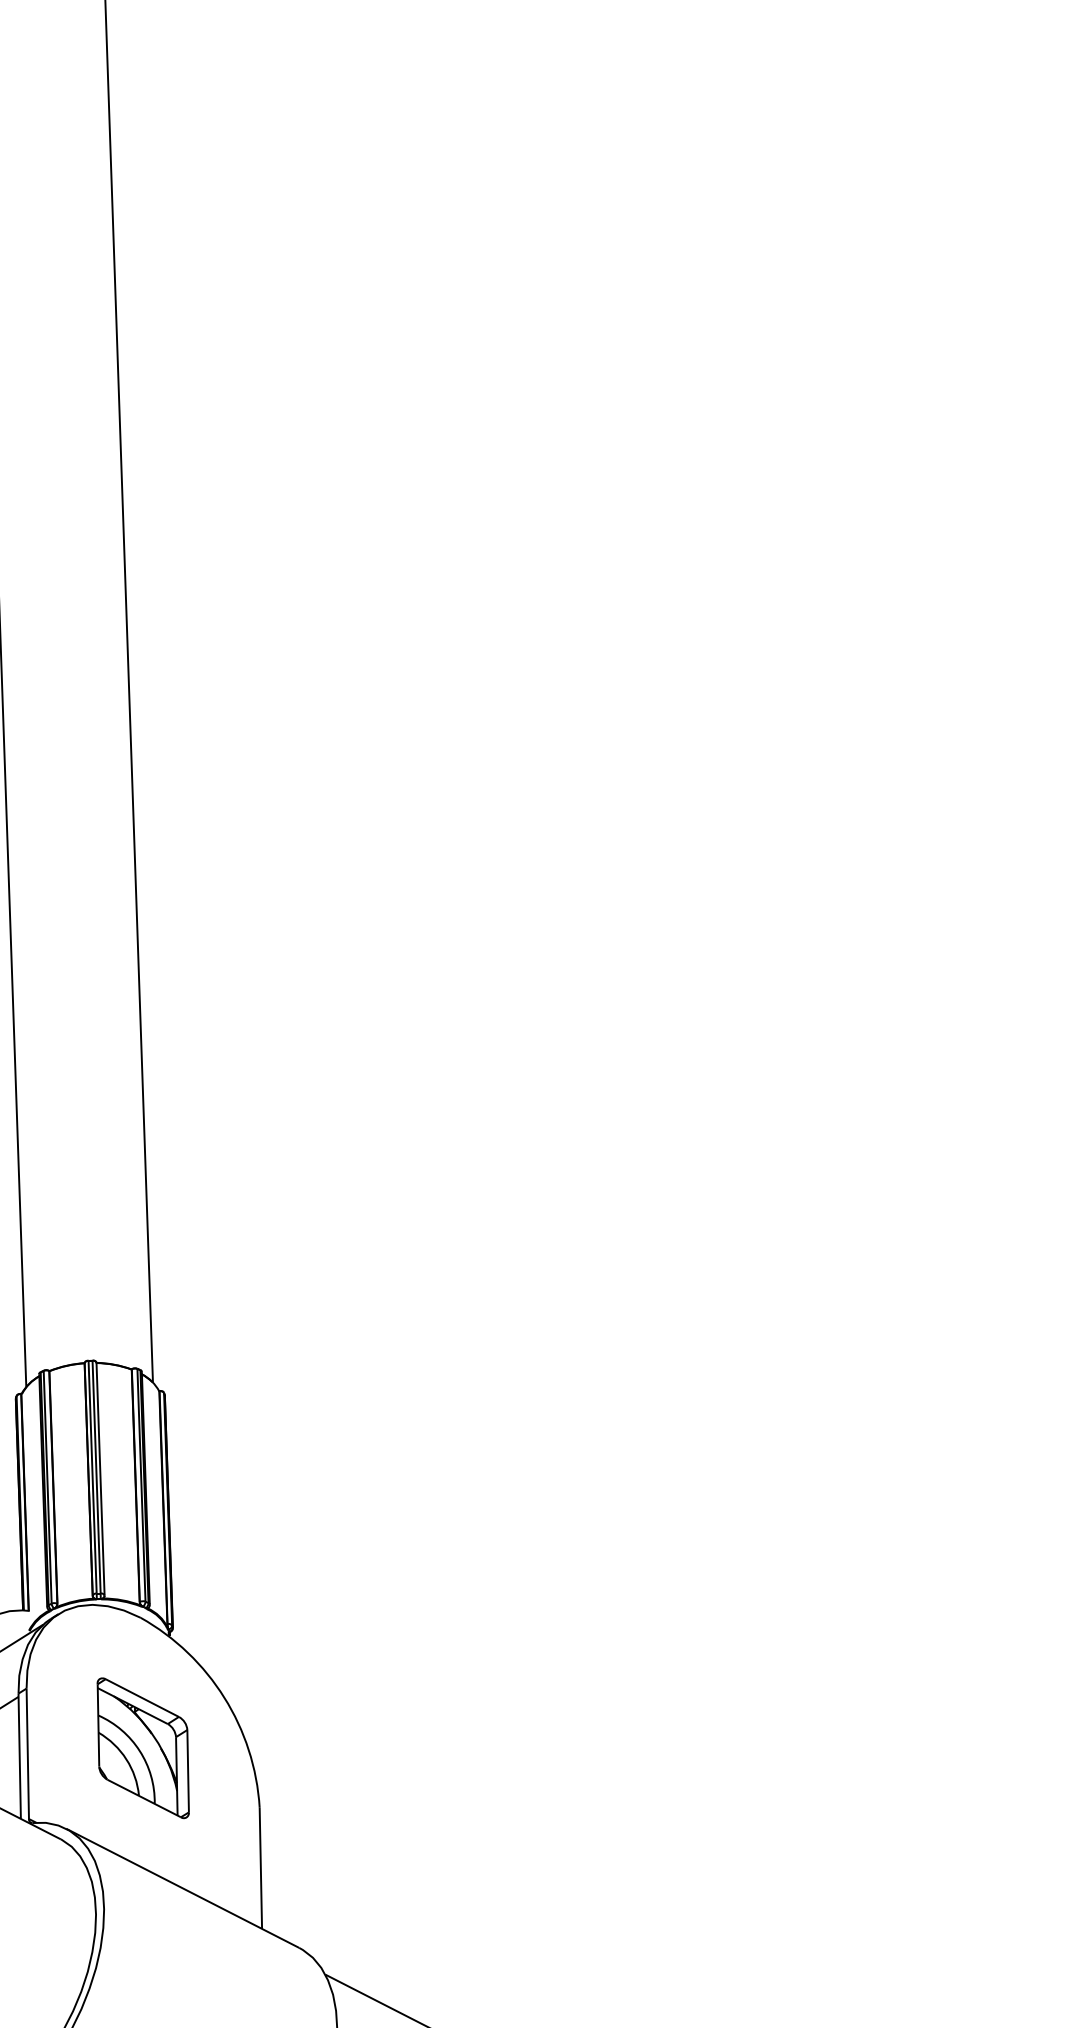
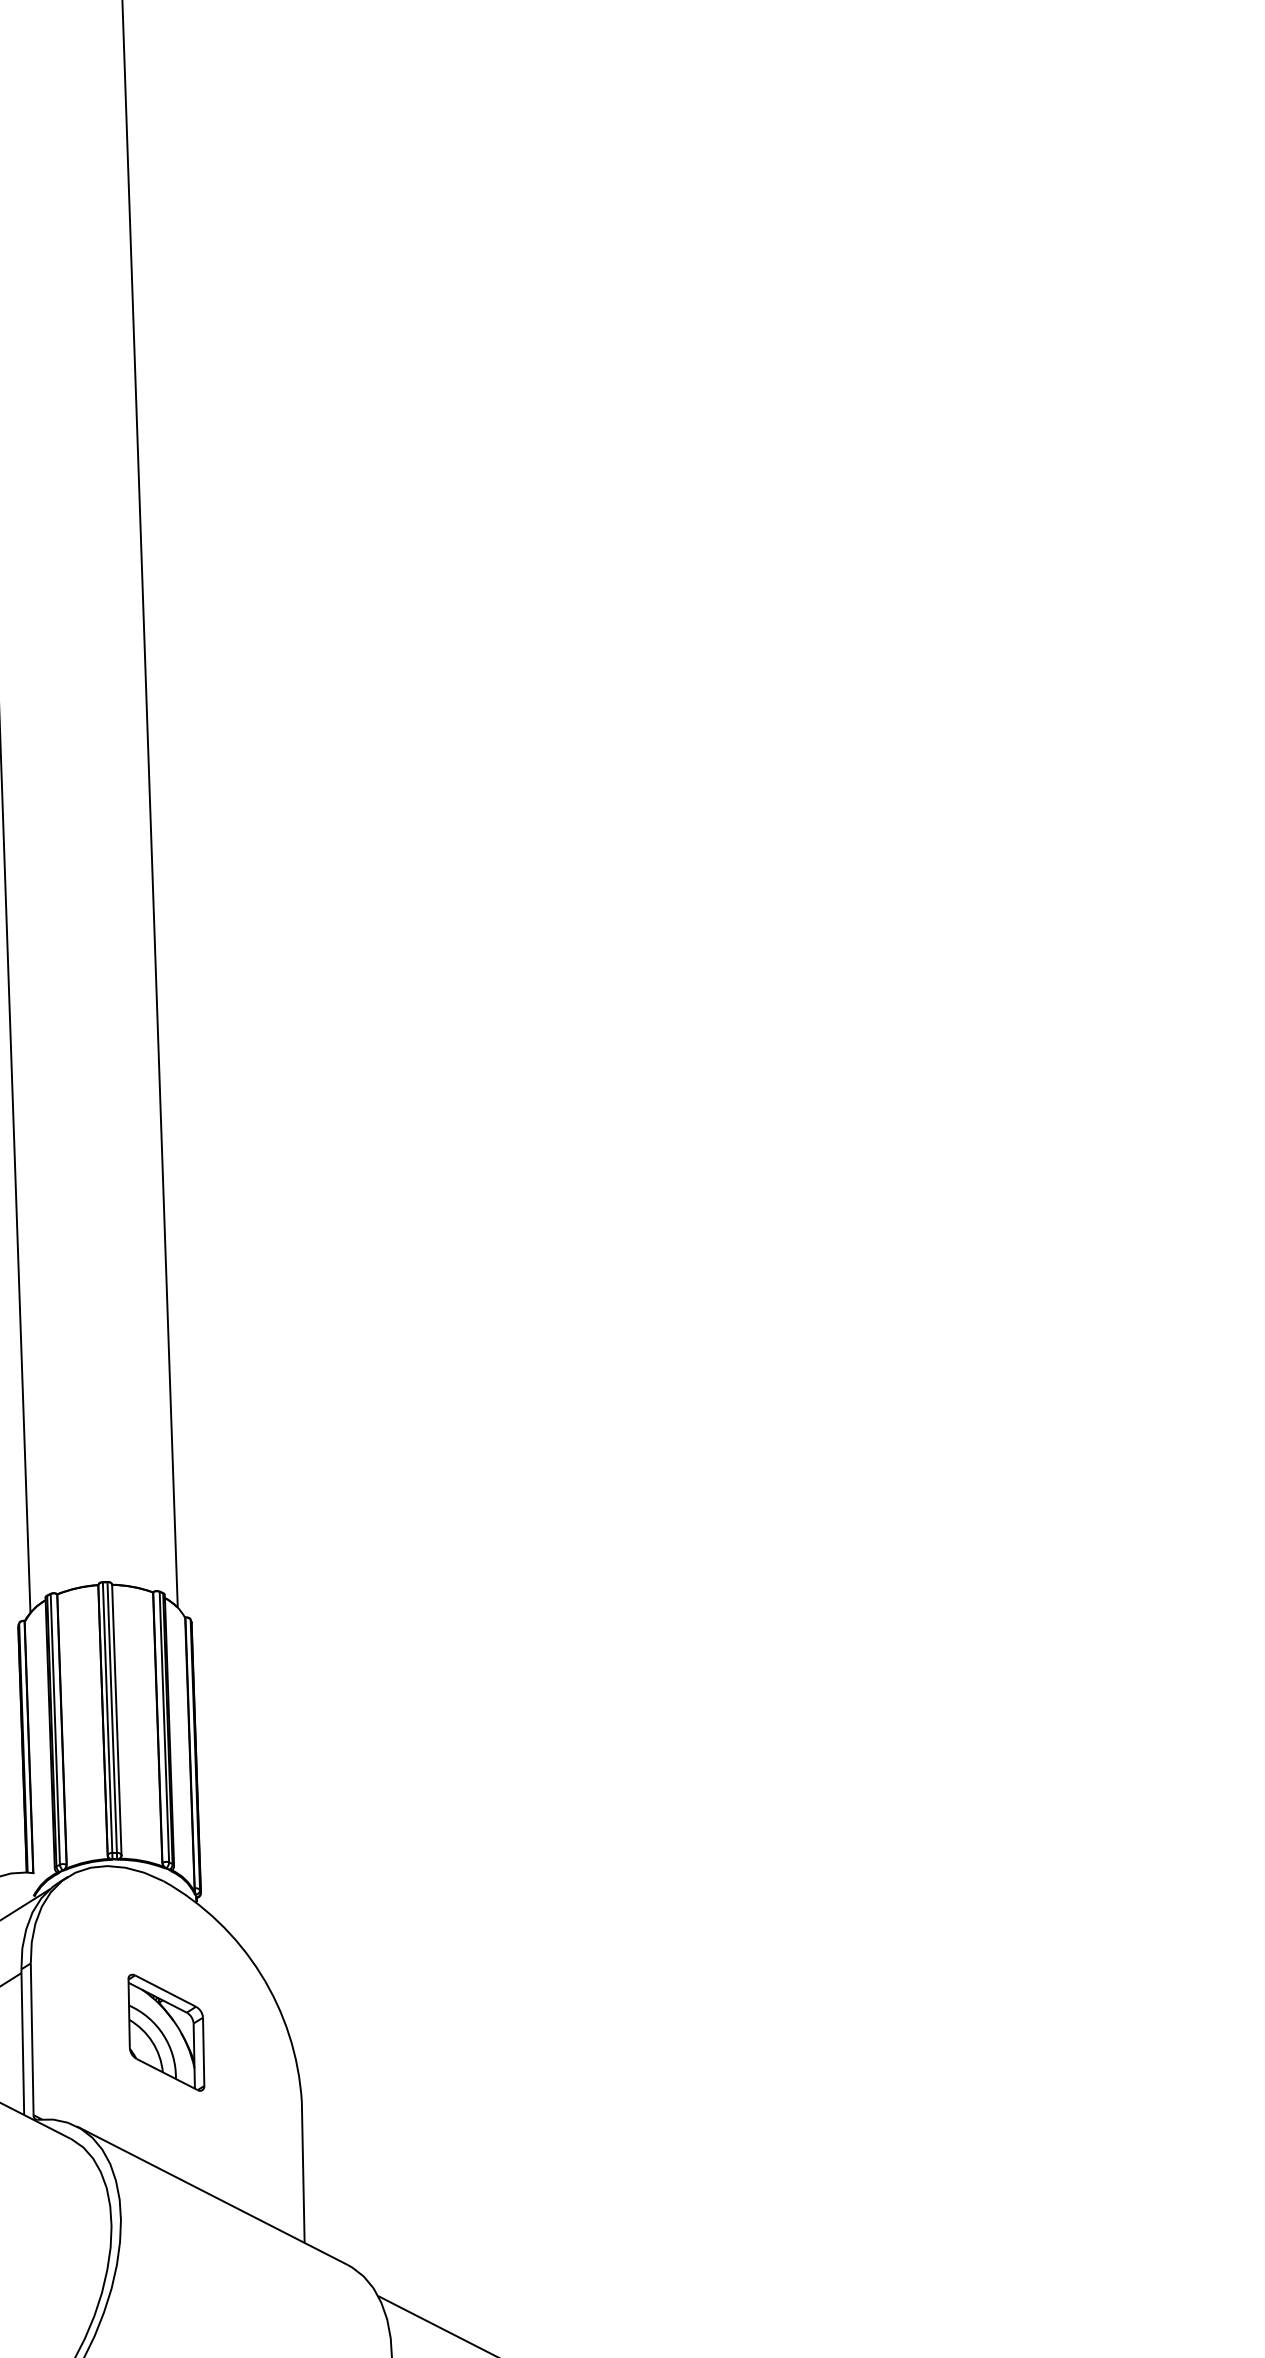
part: (142, 1747) -> (165, 2031), size x0.71

